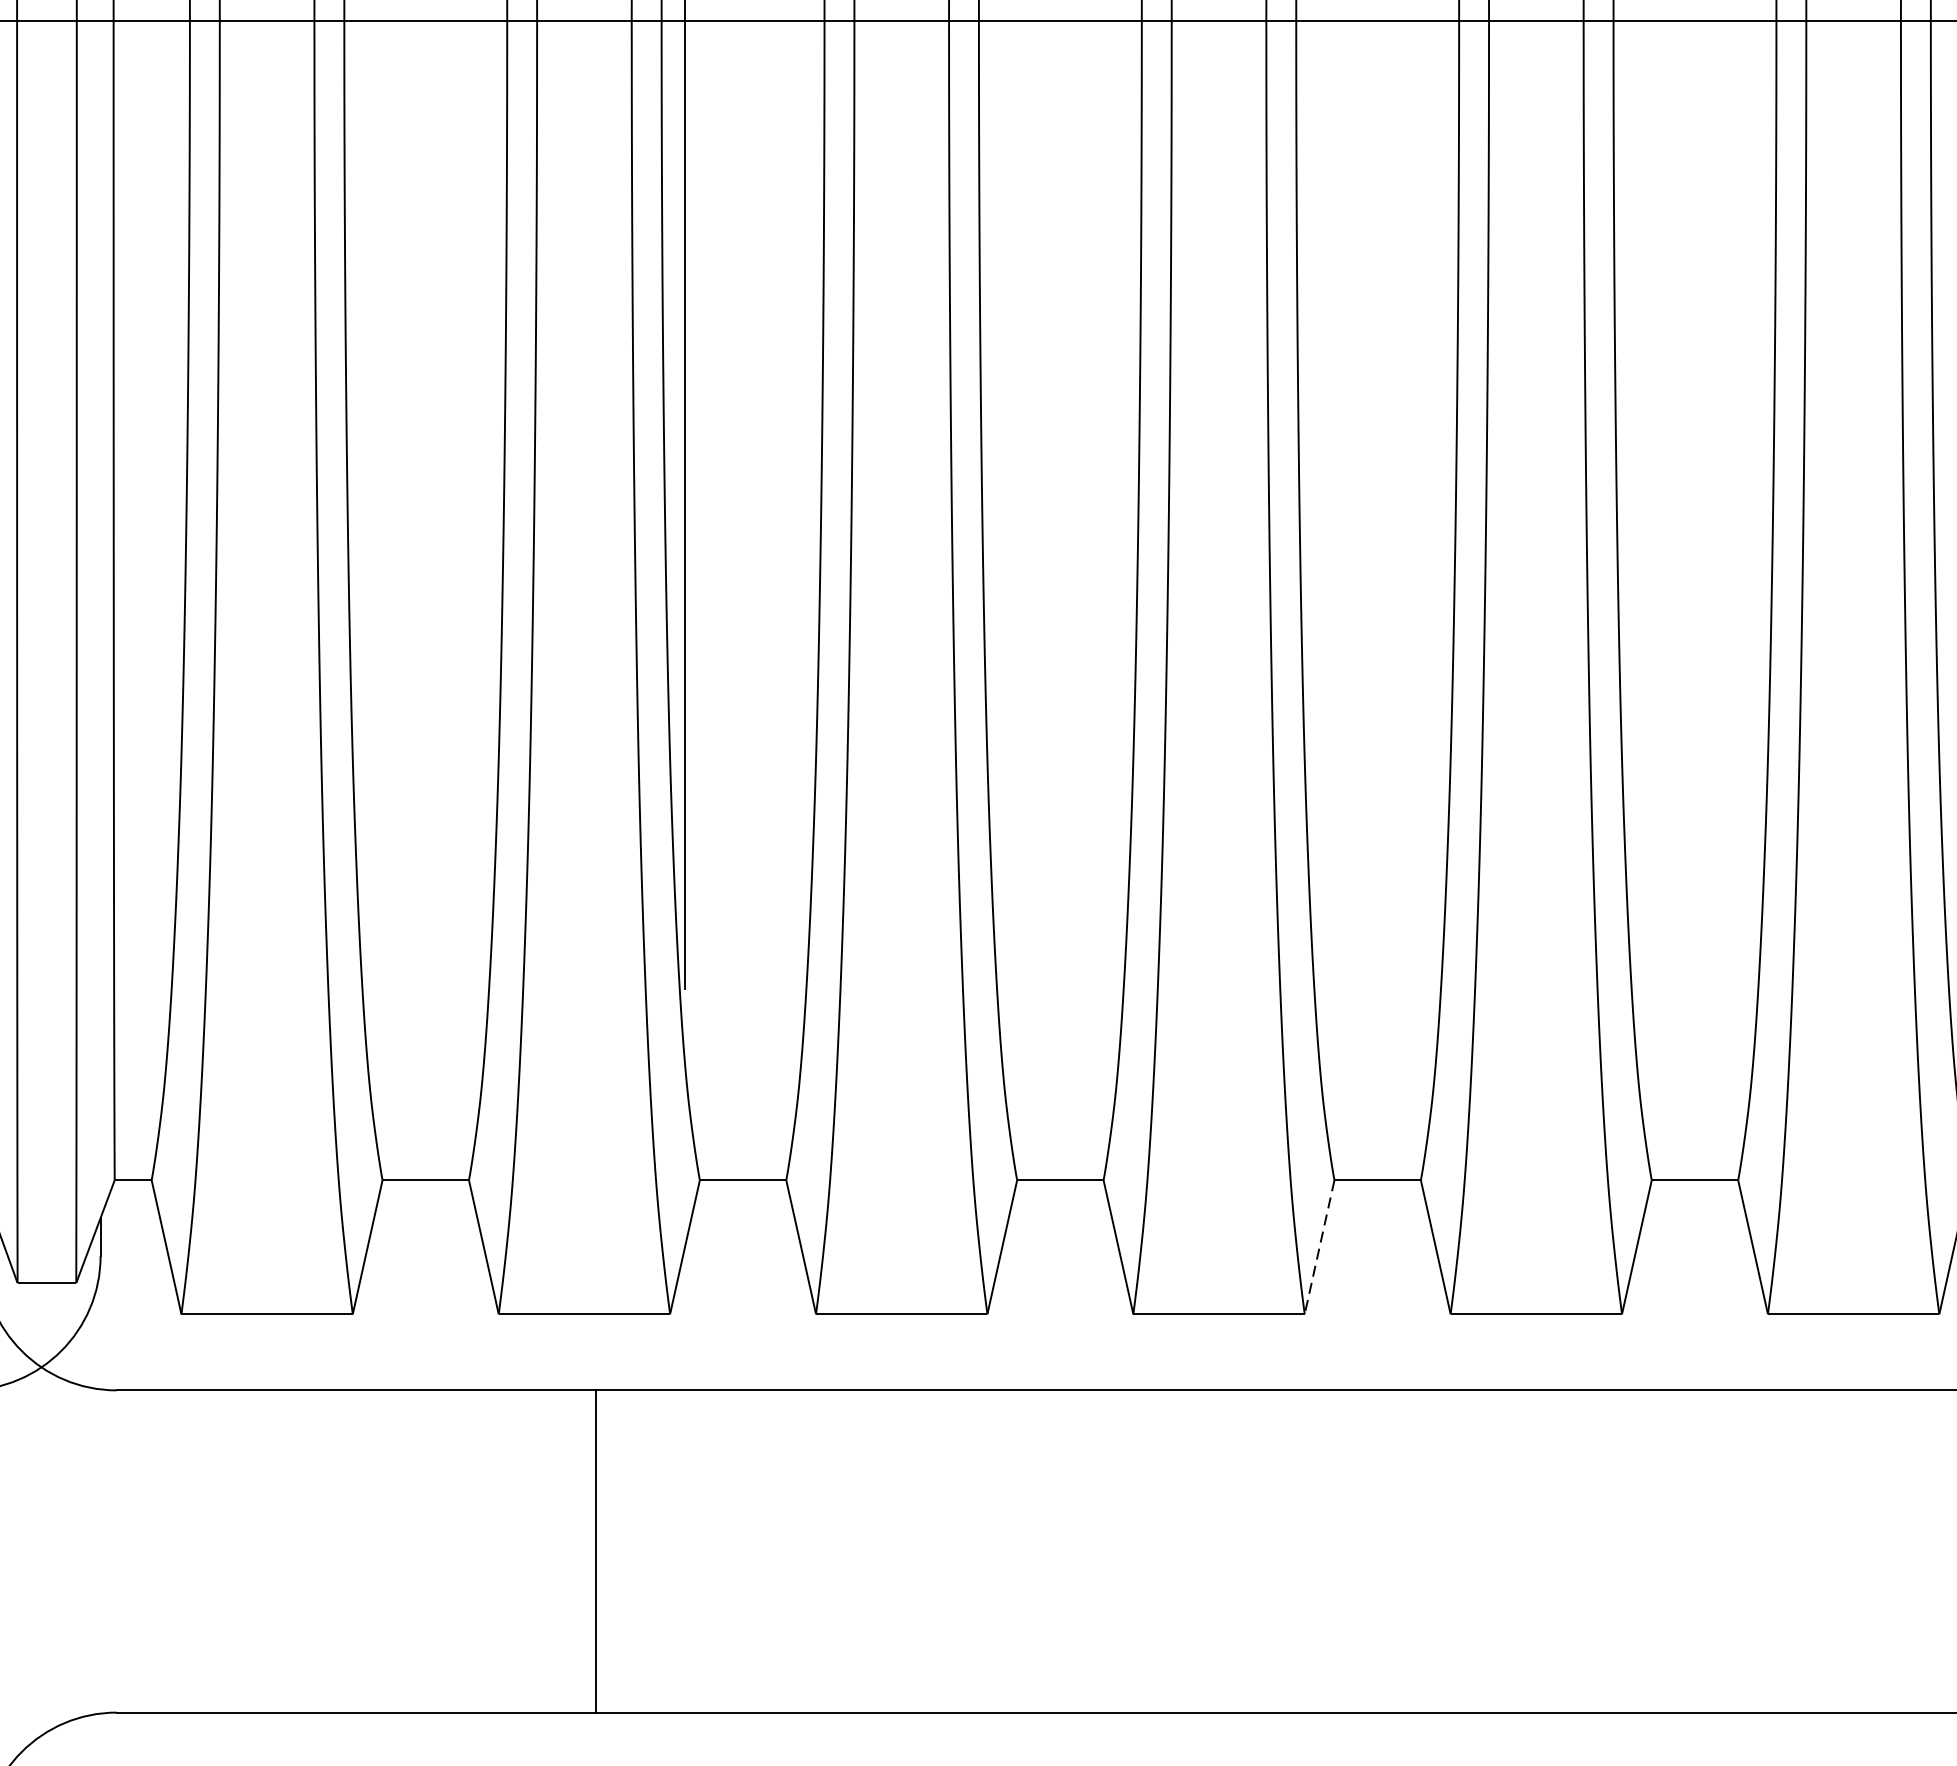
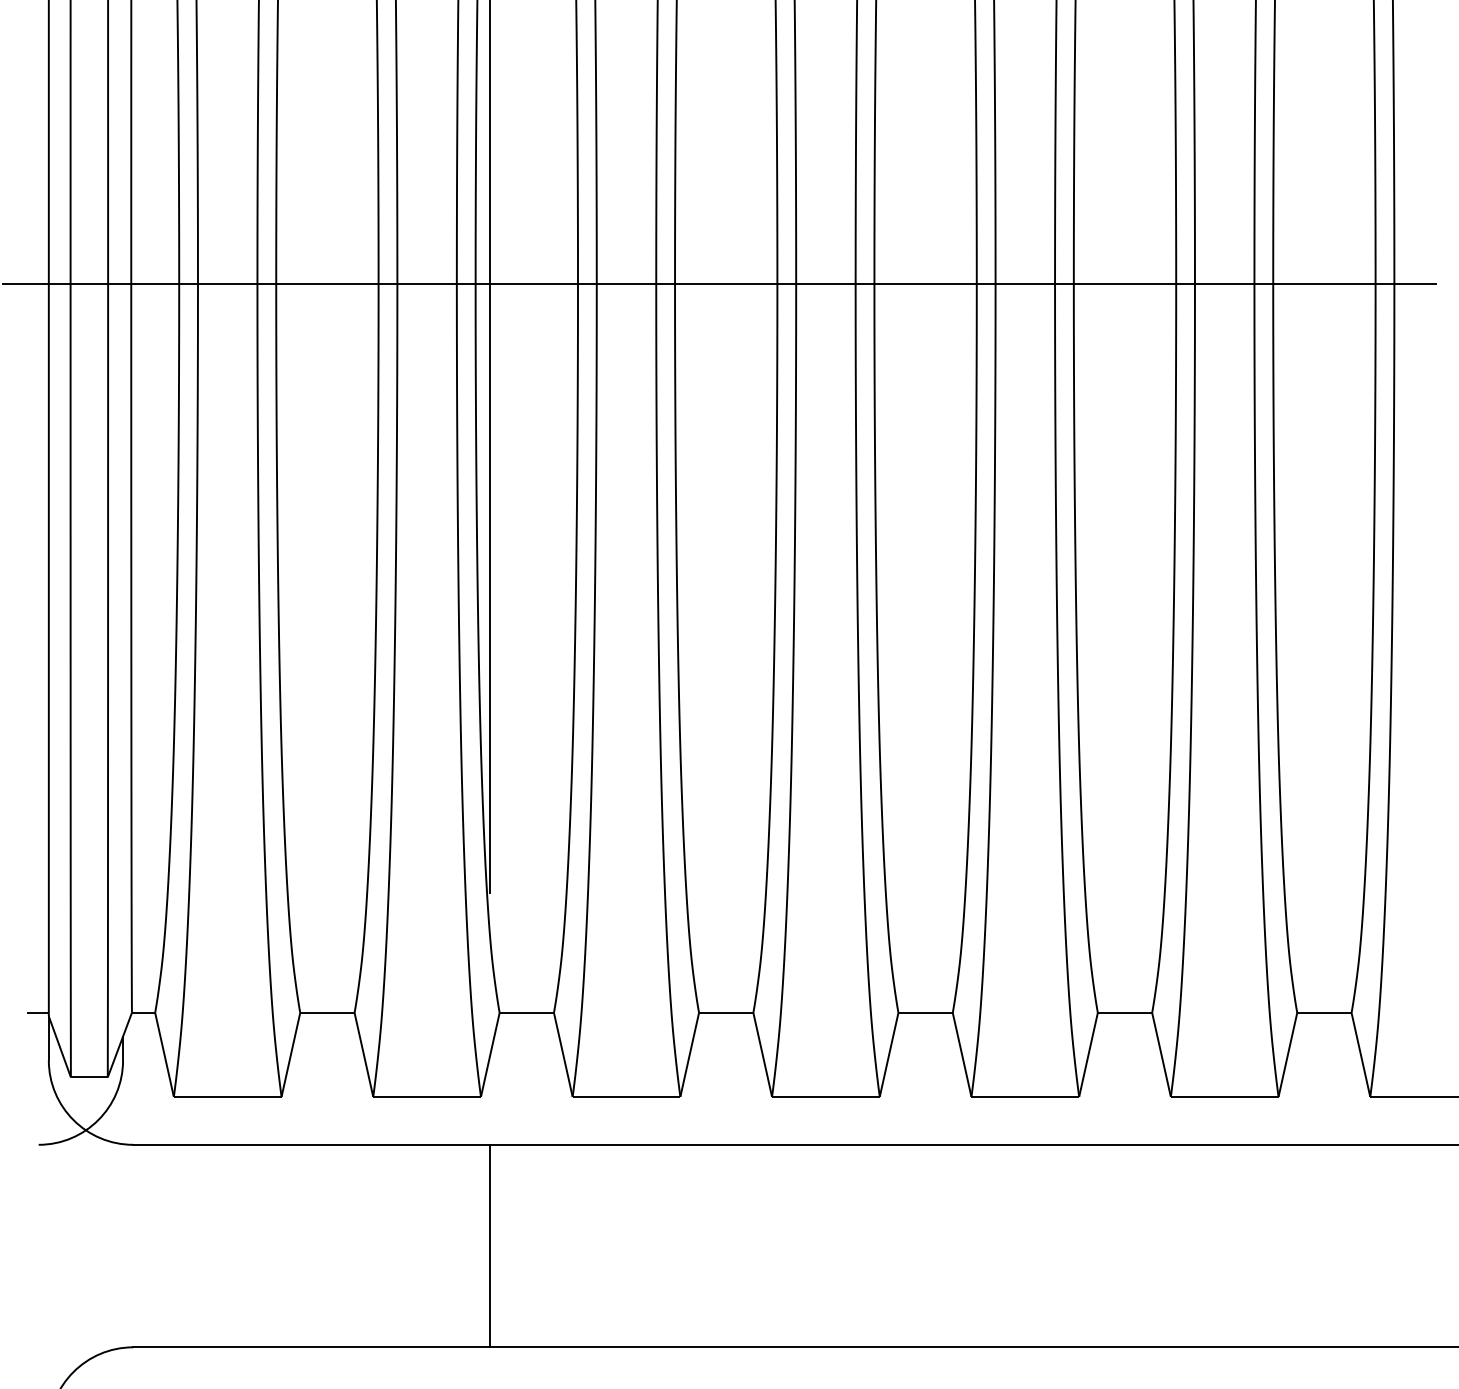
line: (1320, 1248) -> (889, 1055), dashed -> solid
line: (596, 1550) -> (490, 1245), moved

